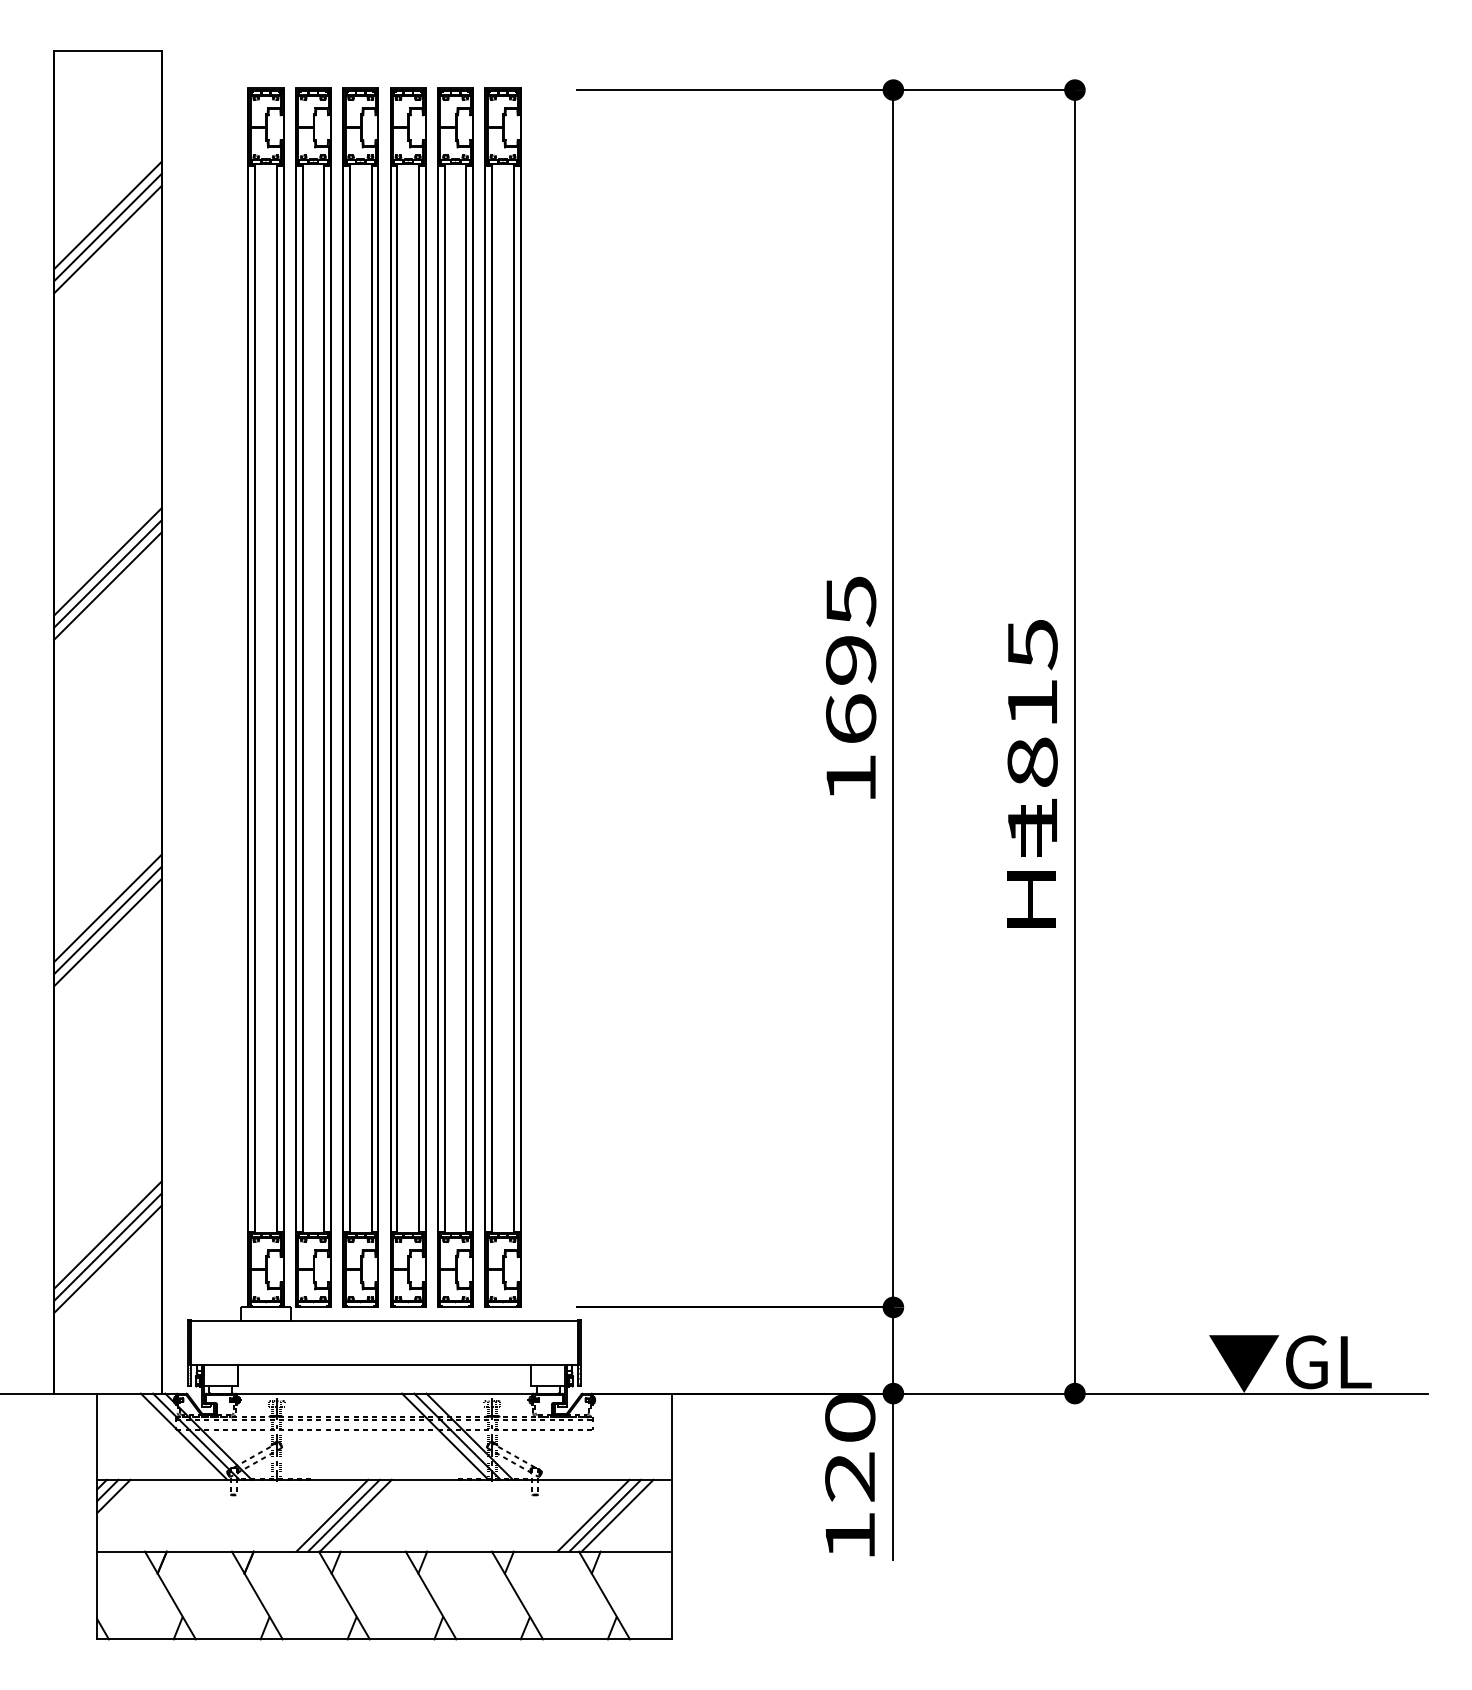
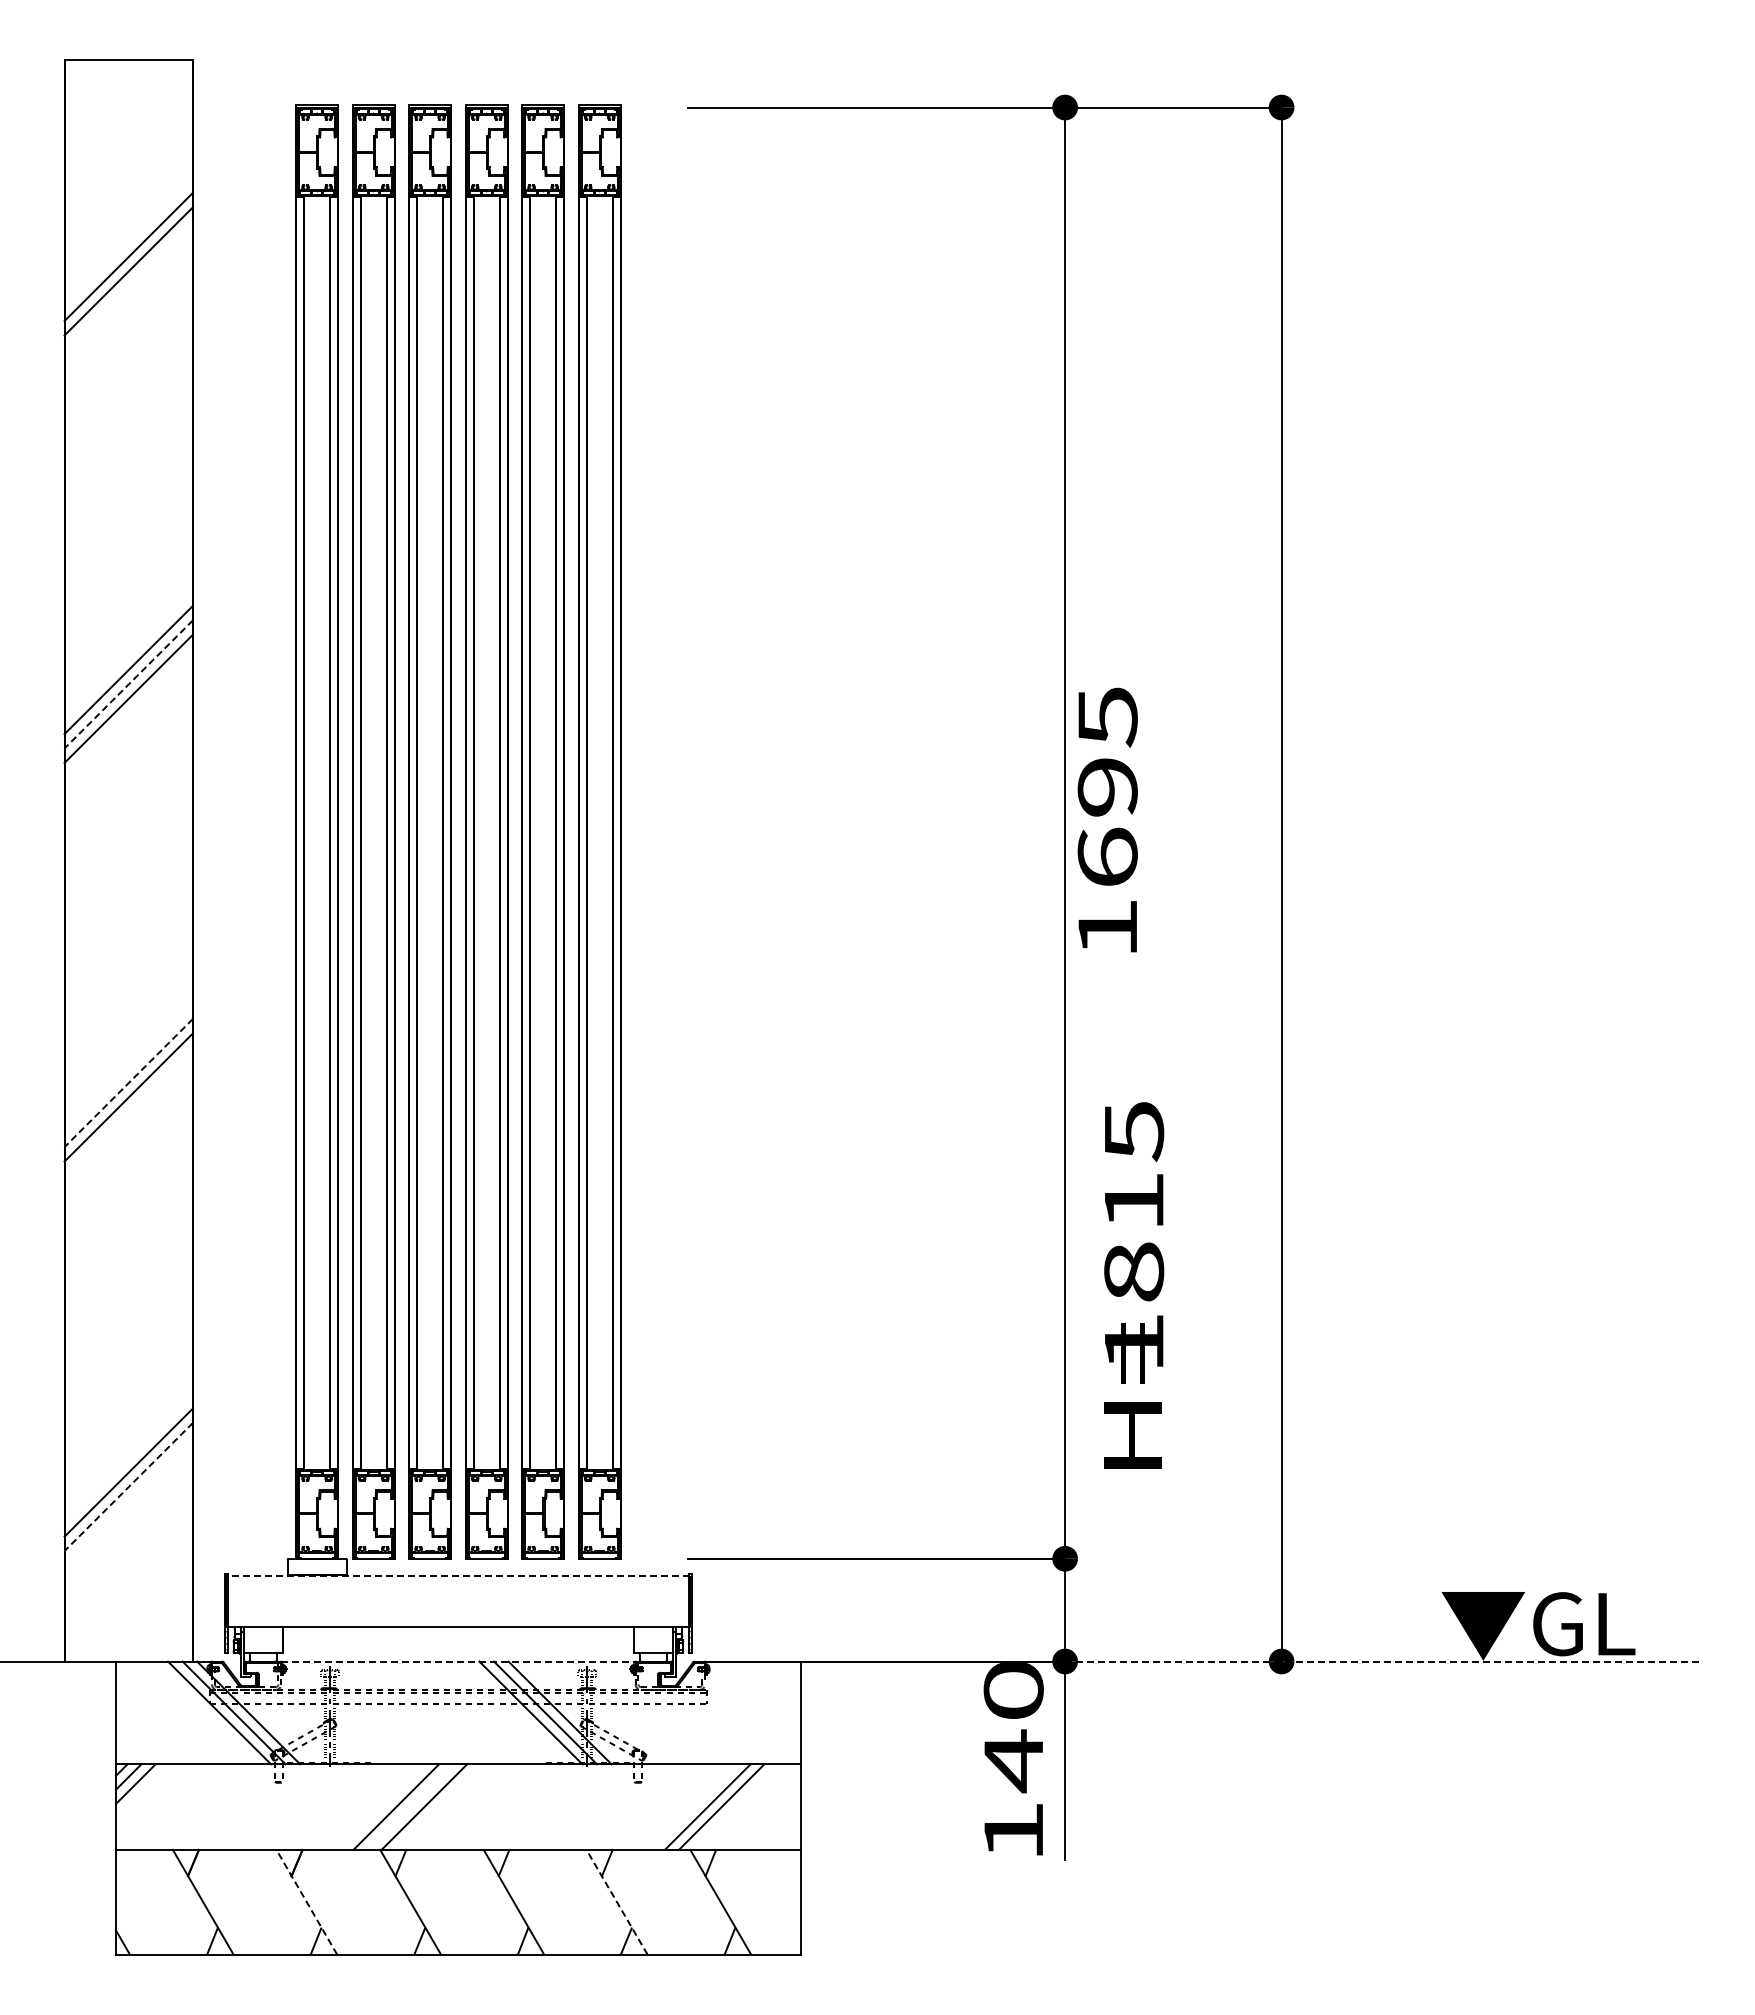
line: (107, 239) -> (128, 285), removed
line: (107, 574) -> (128, 684), solid -> dashed
text: (850, 687) -> (1107, 819), moved
text: (1032, 773) -> (1134, 1285), moved
line: (107, 908) -> (128, 1083), solid -> dashed
line: (107, 932) -> (128, 1111), removed
line: (107, 1246) -> (128, 1486), solid -> dashed
line: (107, 1259) -> (128, 1501), removed
line: (383, 1321) -> (457, 1575), solid -> dashed
line: (384, 1393) -> (458, 1661), solid -> dashed
line: (1160, 1393) -> (1383, 1661), solid -> dashed
text: (849, 1477) -> (1012, 1761), 120 -> 140
line: (343, 1515) -> (409, 1806), removed
line: (617, 1515) -> (736, 1806), removed
line: (257, 1594) -> (306, 1901), solid -> dashed
line: (517, 1595) -> (617, 1902), solid -> dashed

